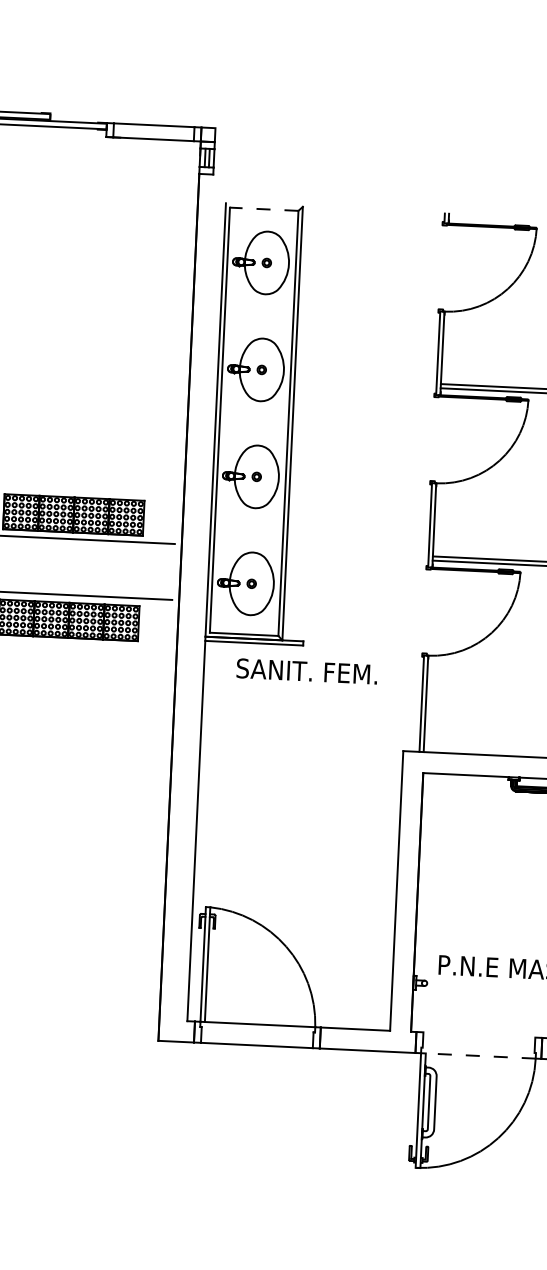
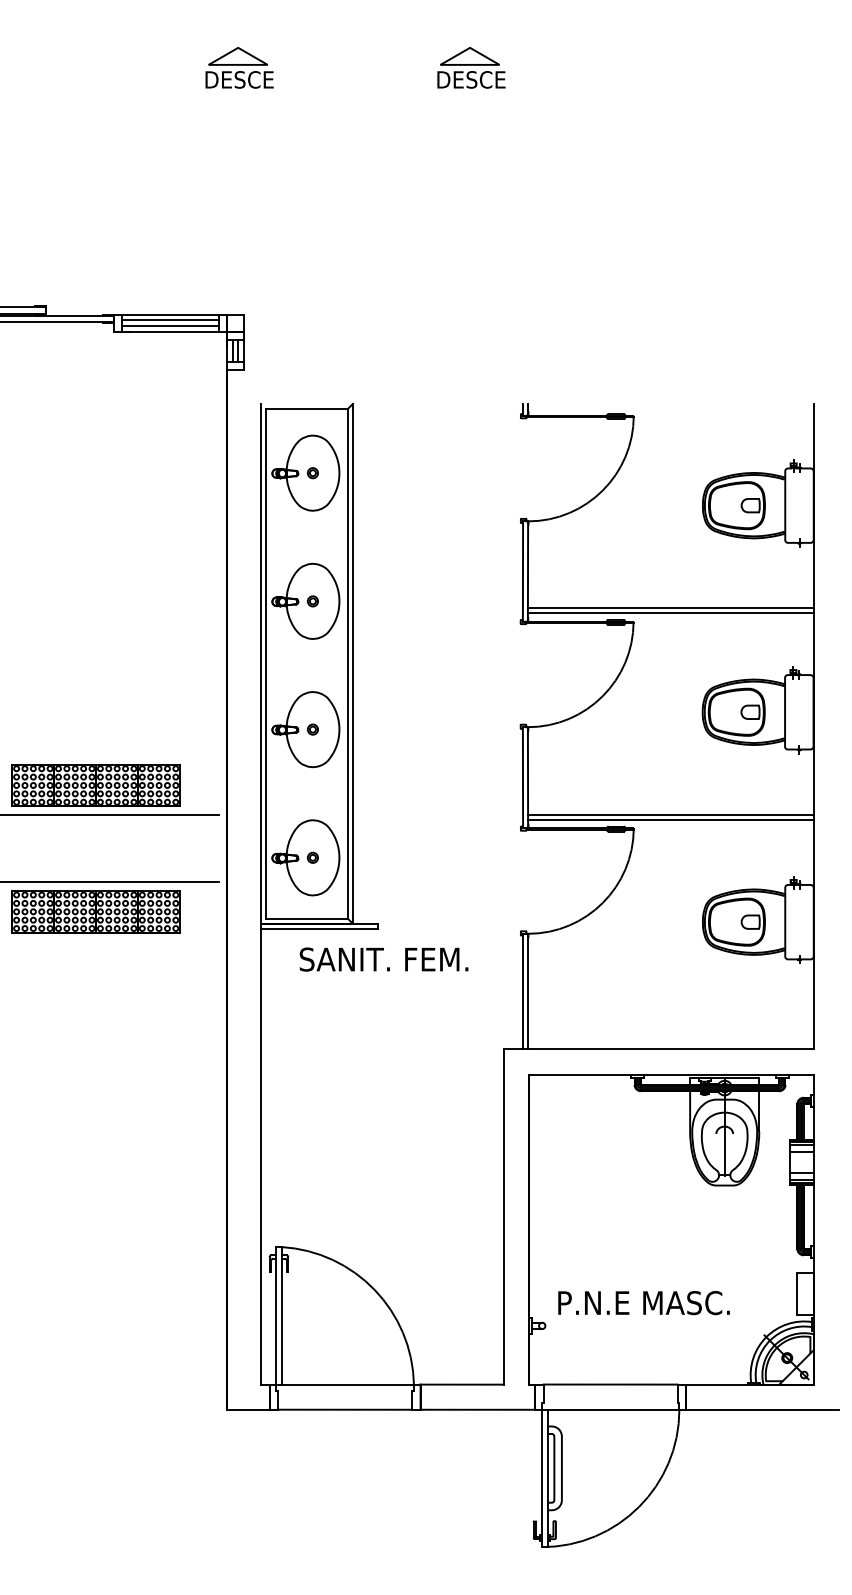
line: (154, 130) -> (170, 320), added
line: (153, 134) -> (170, 325), added
line: (264, 209) -> (306, 409), dashed -> solid
line: (479, 1034) -> (610, 1384), added
line: (480, 1055) -> (613, 1409), dashed -> solid

